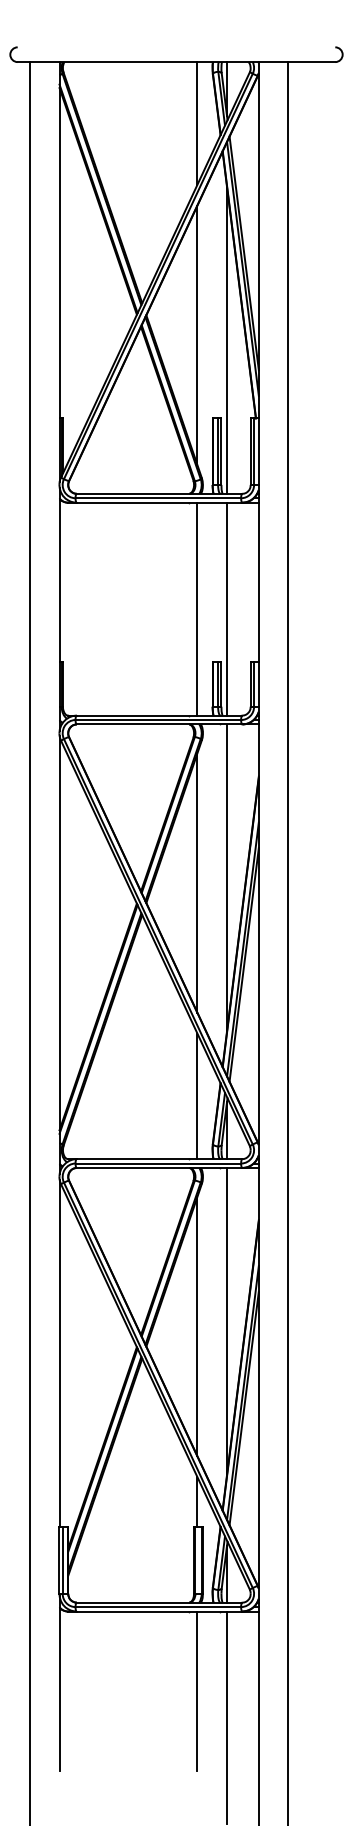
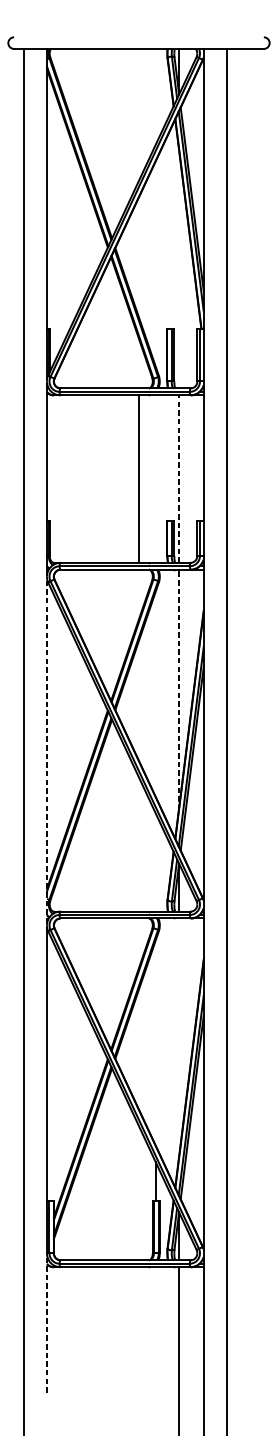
line: (197, 123) -> (155, 97), removed
line: (197, 335) -> (155, 263), removed
line: (227, 340) -> (179, 267), removed
line: (197, 608) -> (139, 478), moved
line: (227, 608) -> (179, 478), solid -> dashed
line: (227, 877) -> (179, 690), solid -> dashed
line: (197, 882) -> (155, 694), removed
line: (59, 954) -> (47, 750), solid -> dashed
line: (197, 1096) -> (155, 862), removed
line: (227, 1320) -> (179, 1038), removed
line: (197, 1326) -> (155, 1043), removed
line: (59, 1683) -> (47, 1323), solid -> dashed
line: (197, 1691) -> (155, 1330), removed

